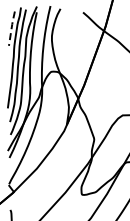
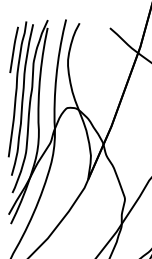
line: (11, 27) -> (13, 48), dashed -> solid

